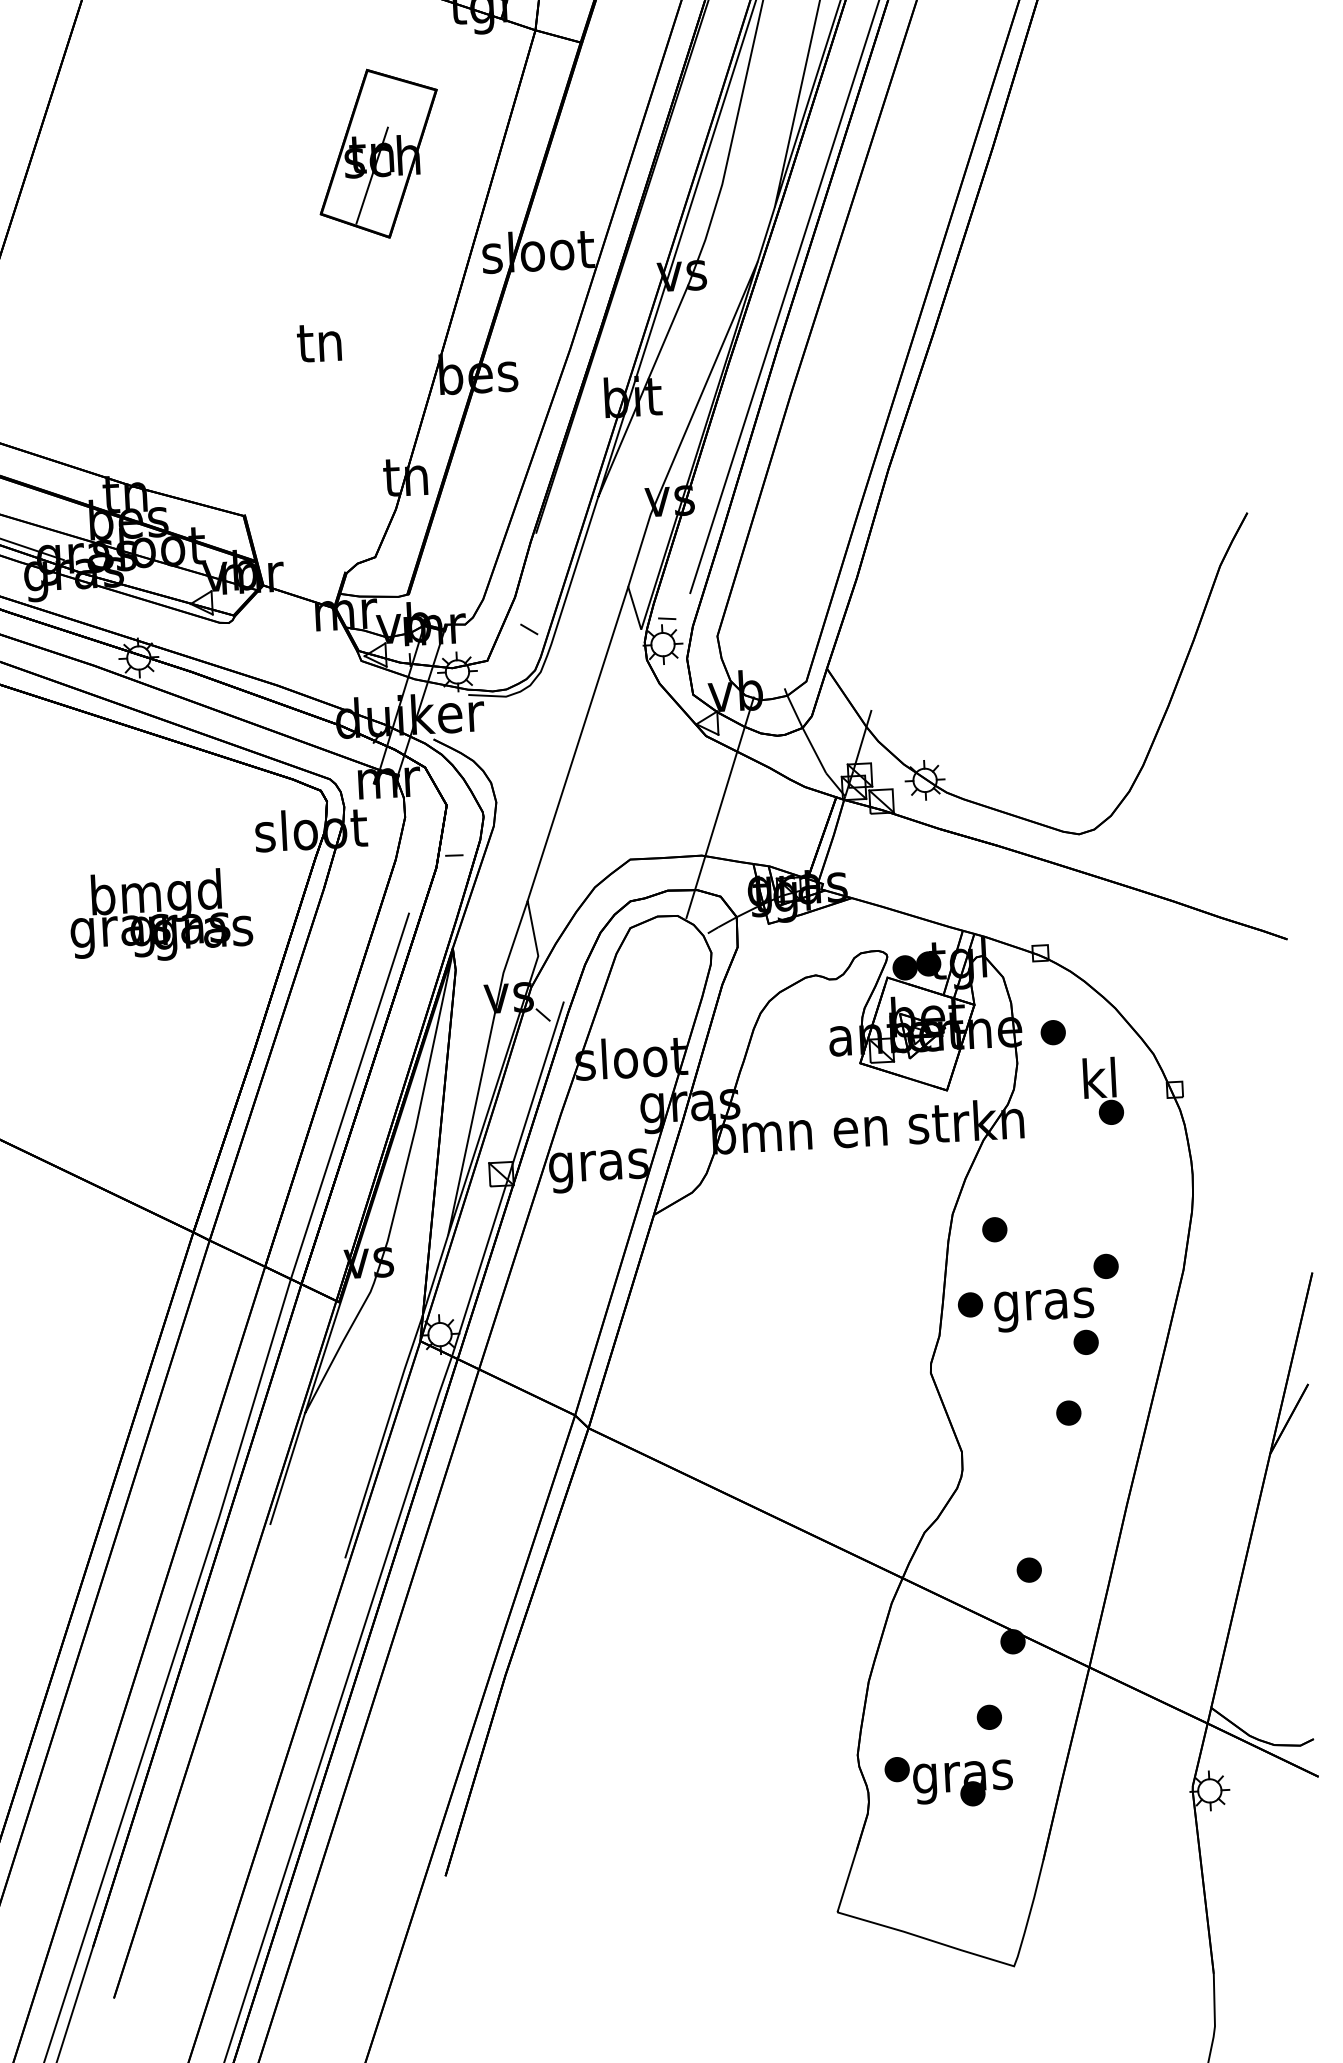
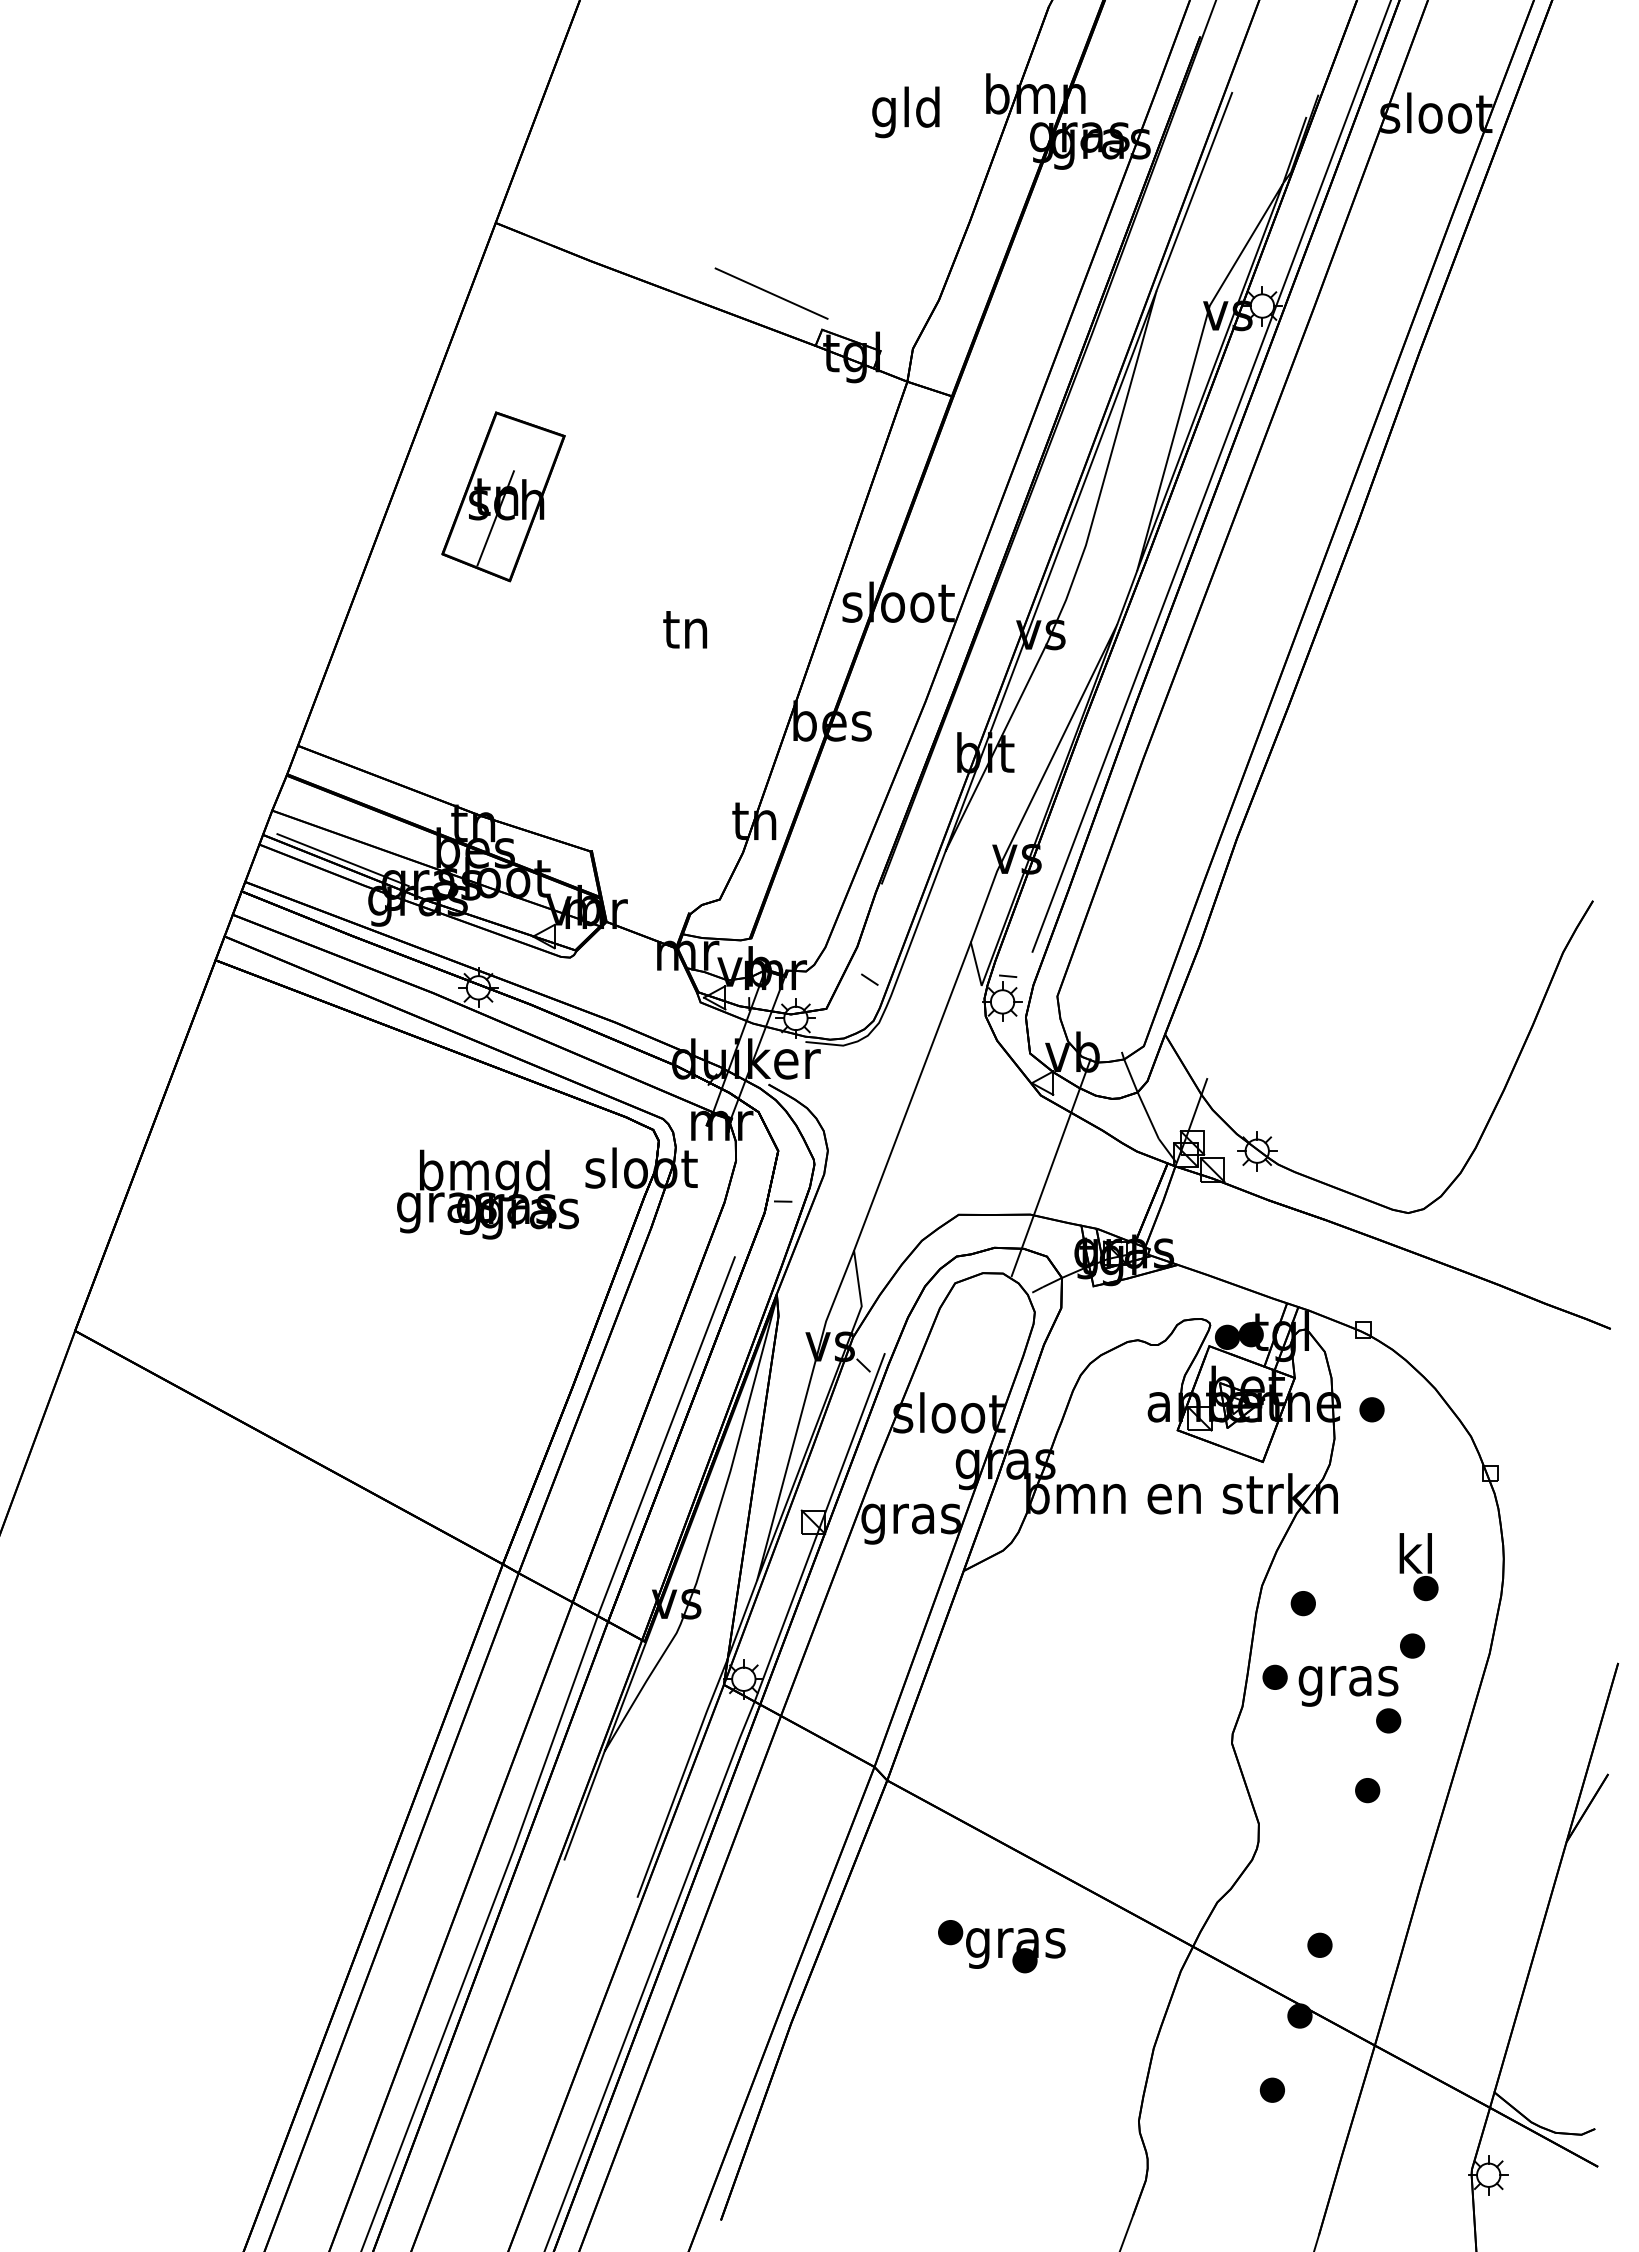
part: (378, 153) -> (503, 496), moved
text: (319, 342) -> (685, 629), moved
text: (160, 915) -> (487, 1194), moved
part: (1102, 1091) -> (1418, 1567), moved
part: (948, 1780) -> (1001, 1946), moved

